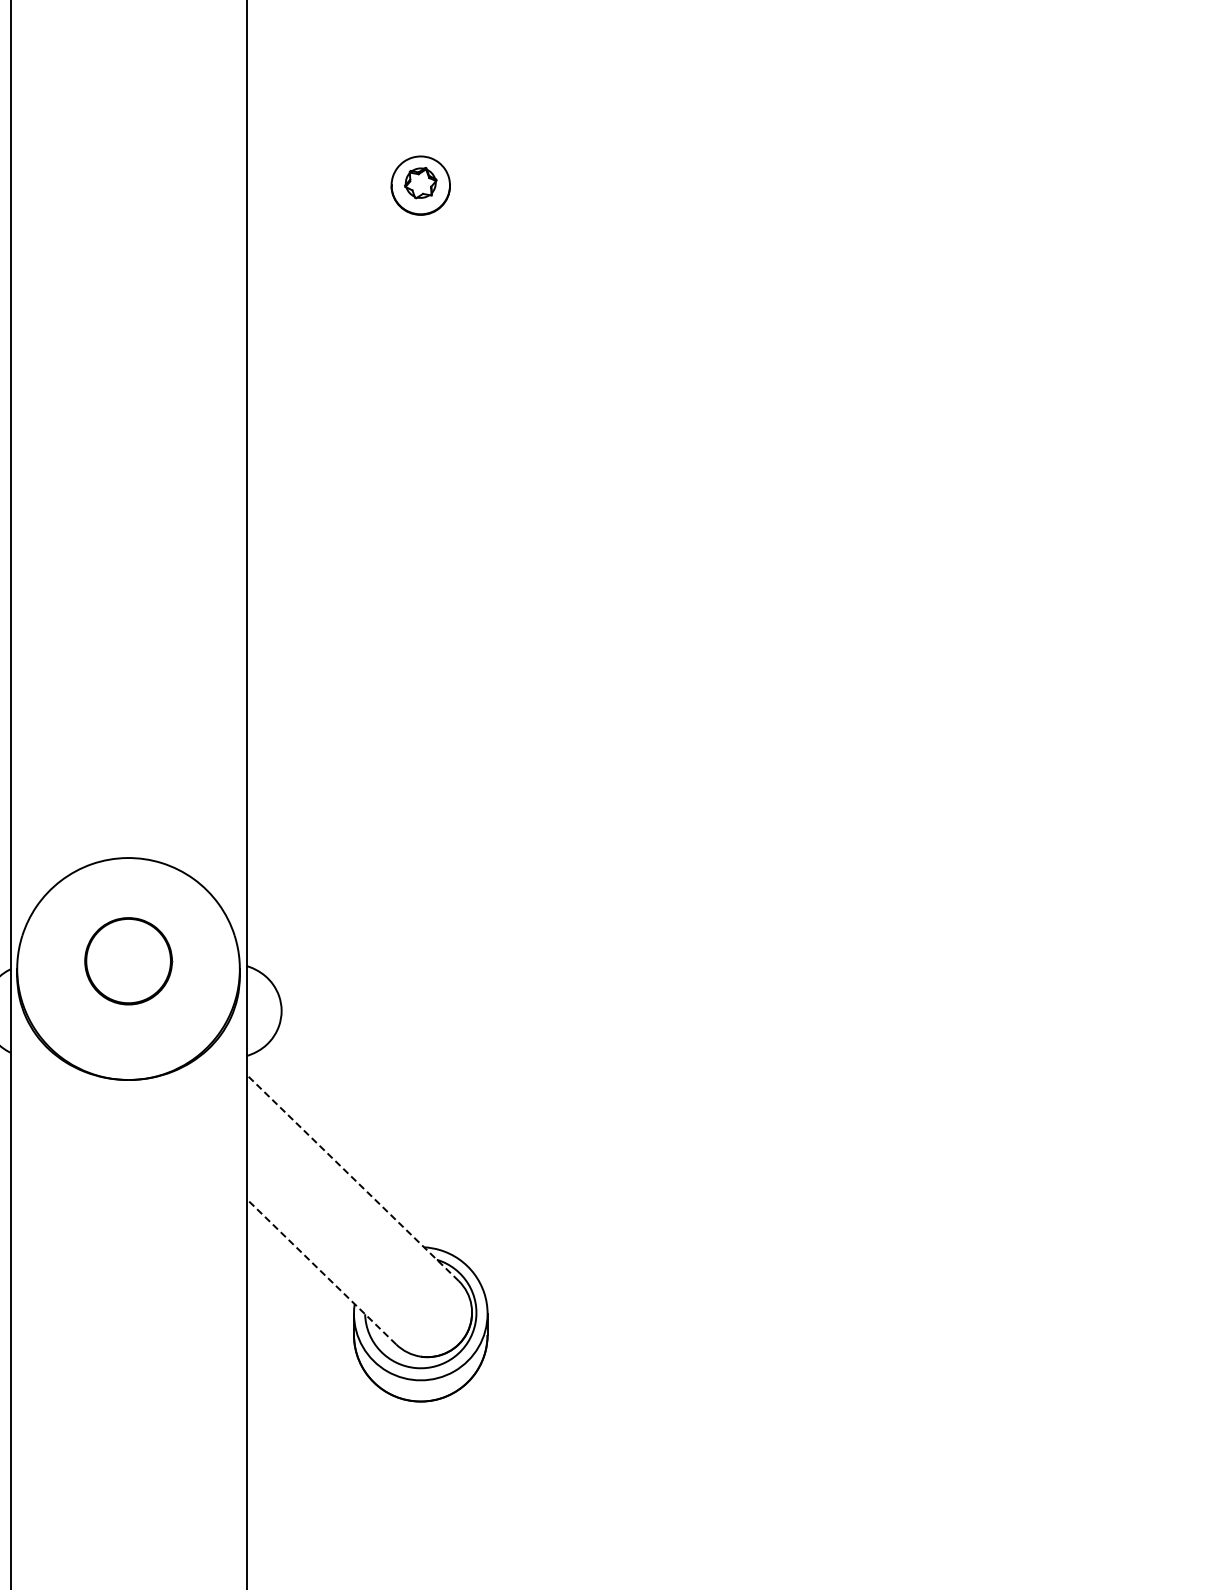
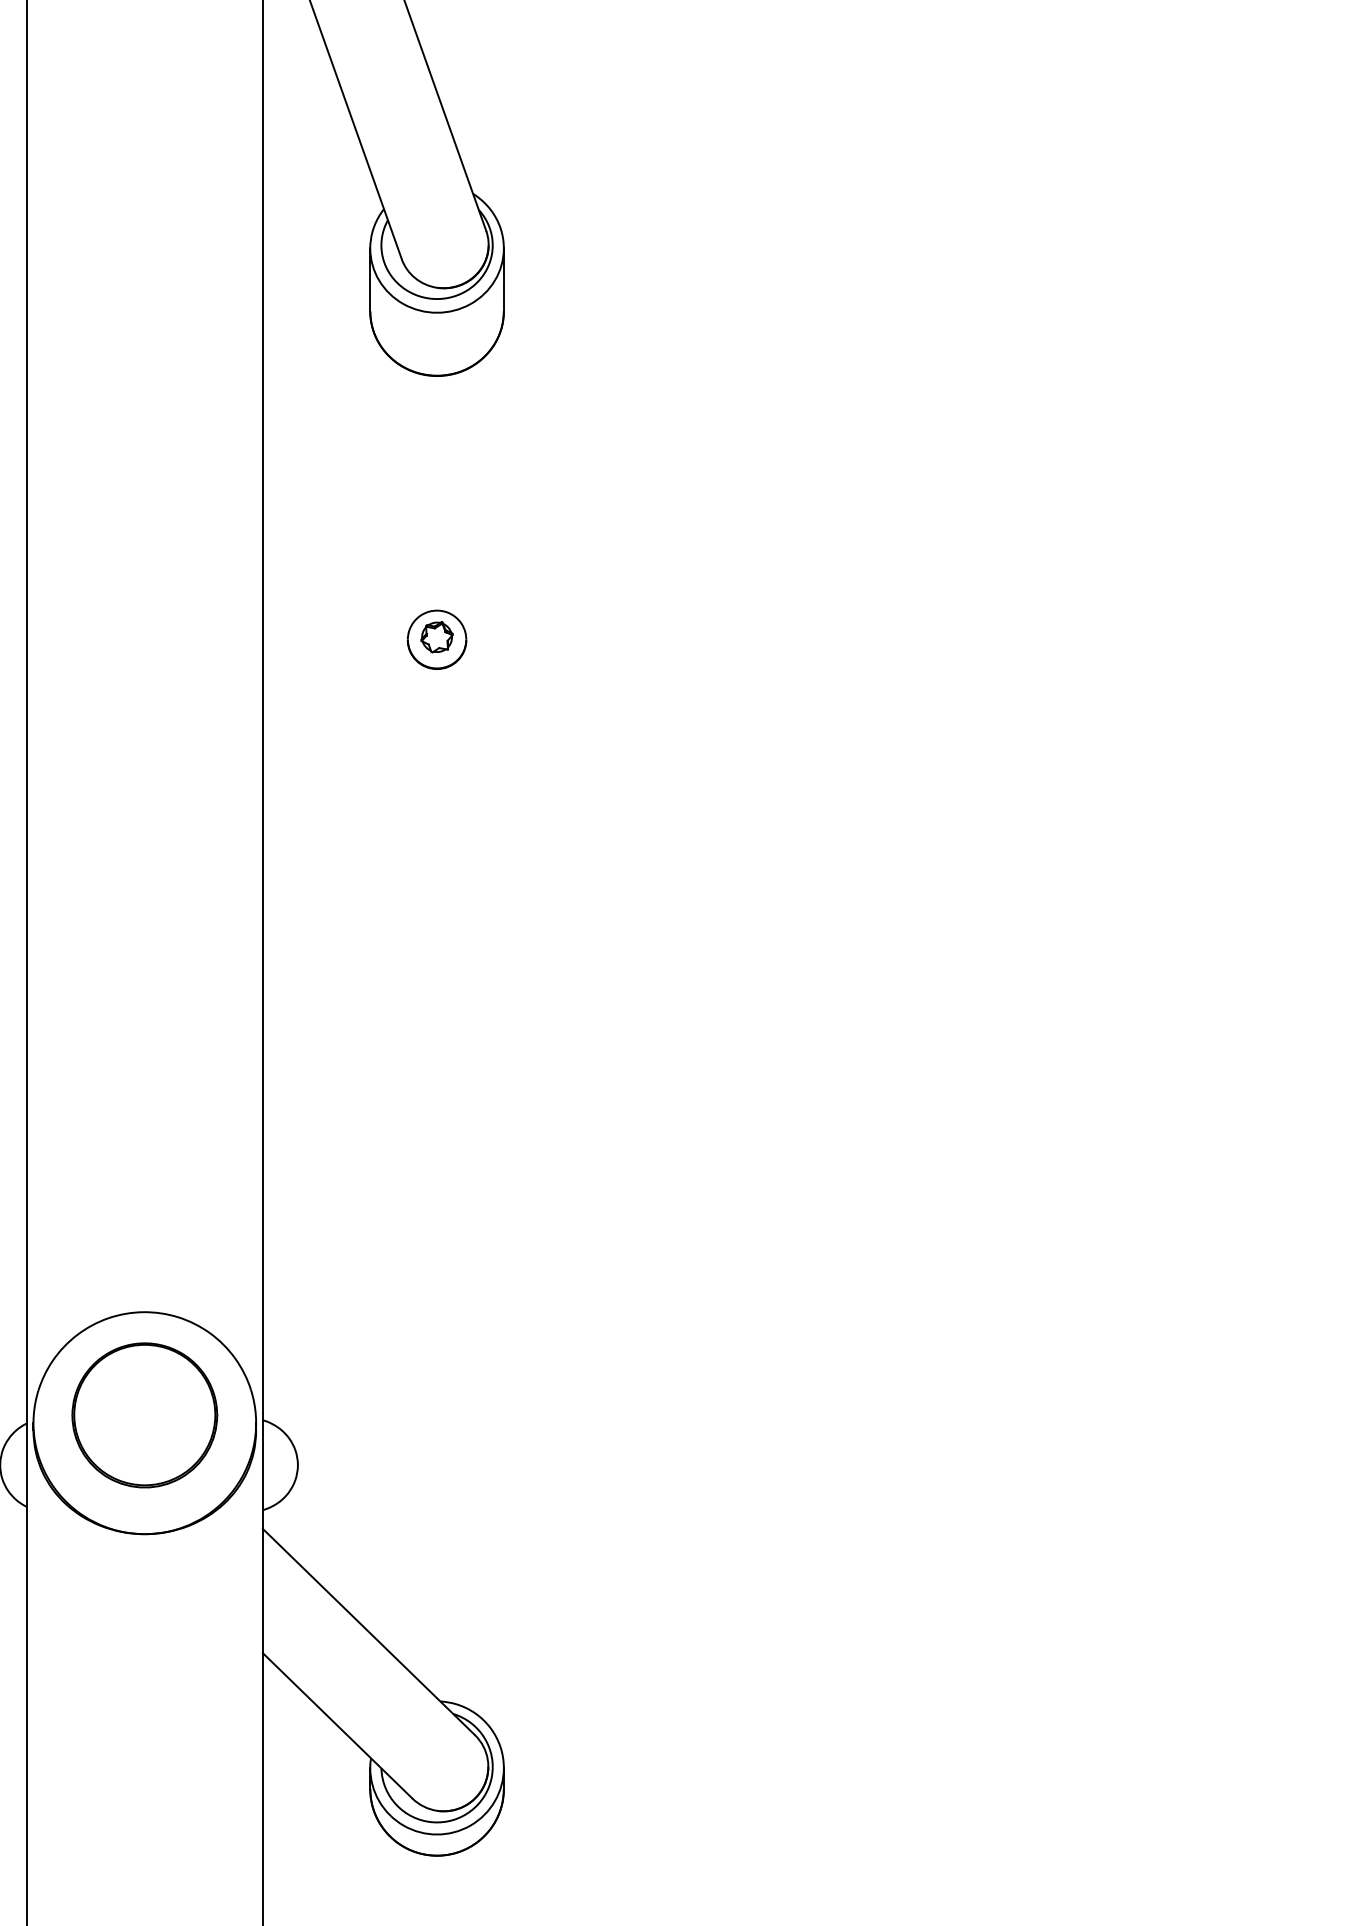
part: (128, 961) -> (144, 1415), size x1.67
line: (352, 1178) -> (368, 1632), dashed -> solid
line: (321, 1271) -> (337, 1725), dashed -> solid

